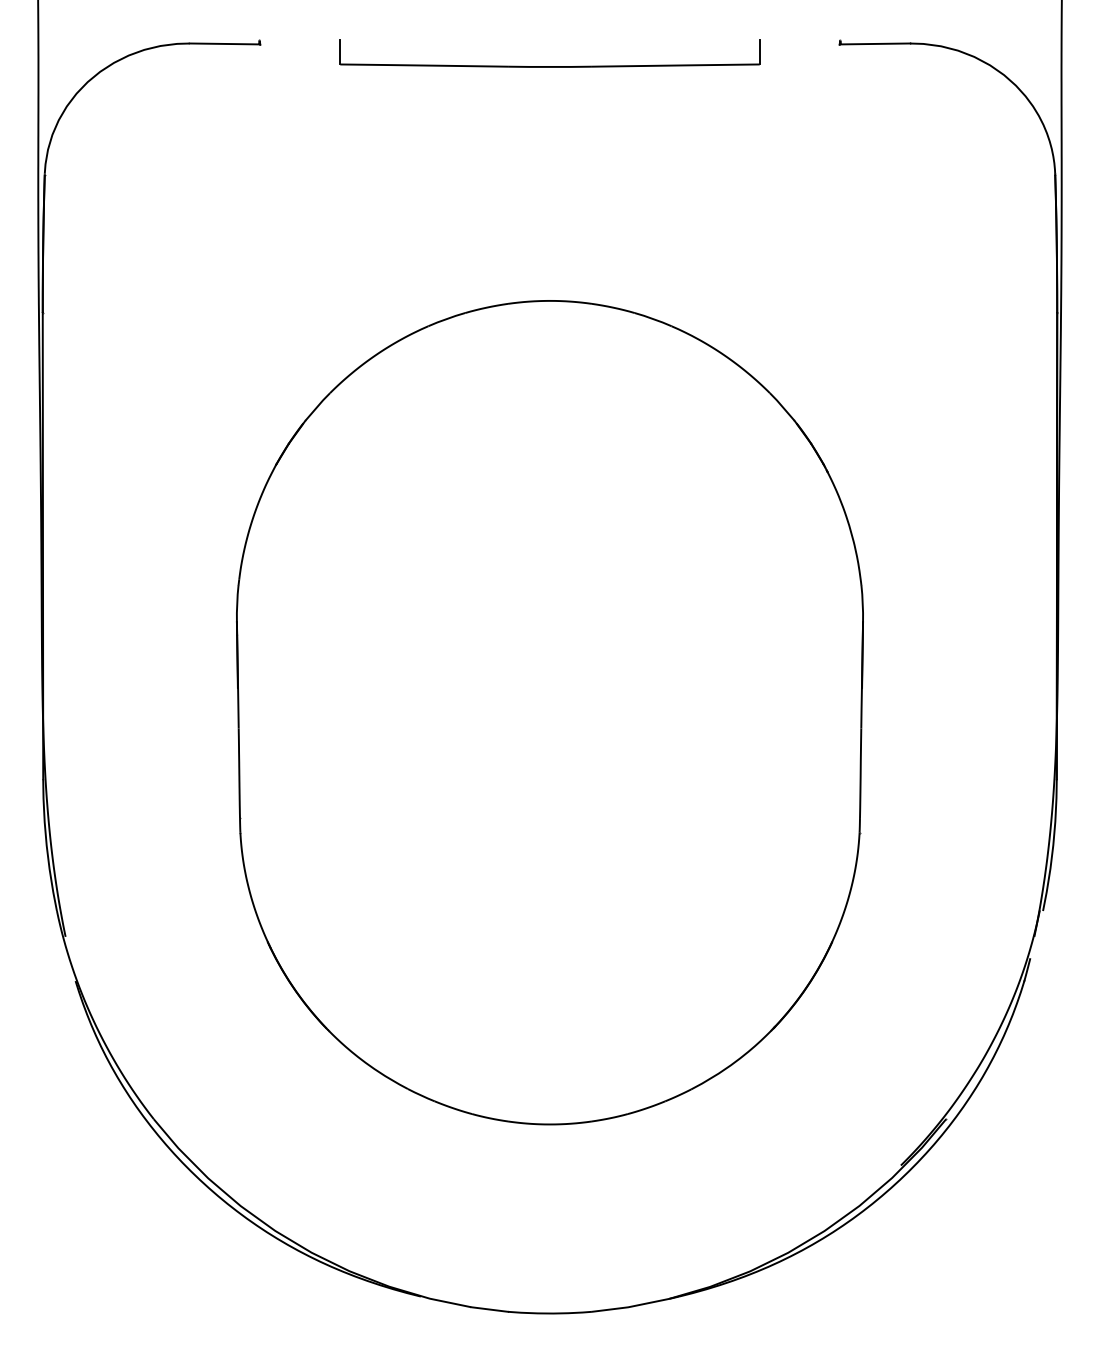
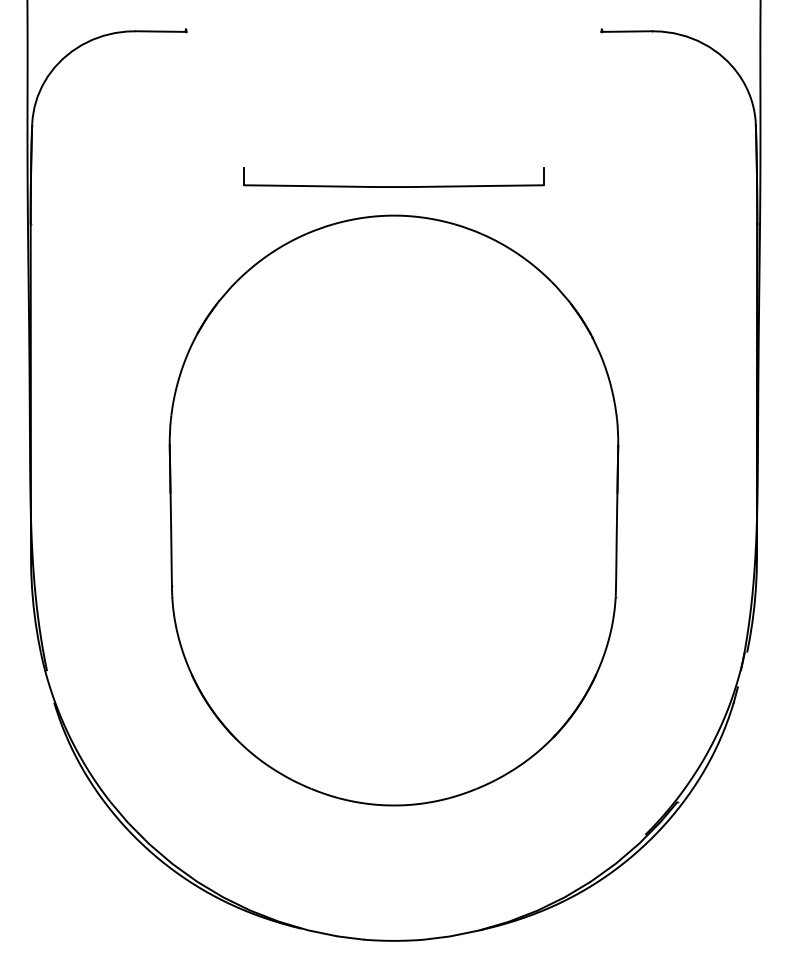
part: (549, 66) -> (393, 186), moved

